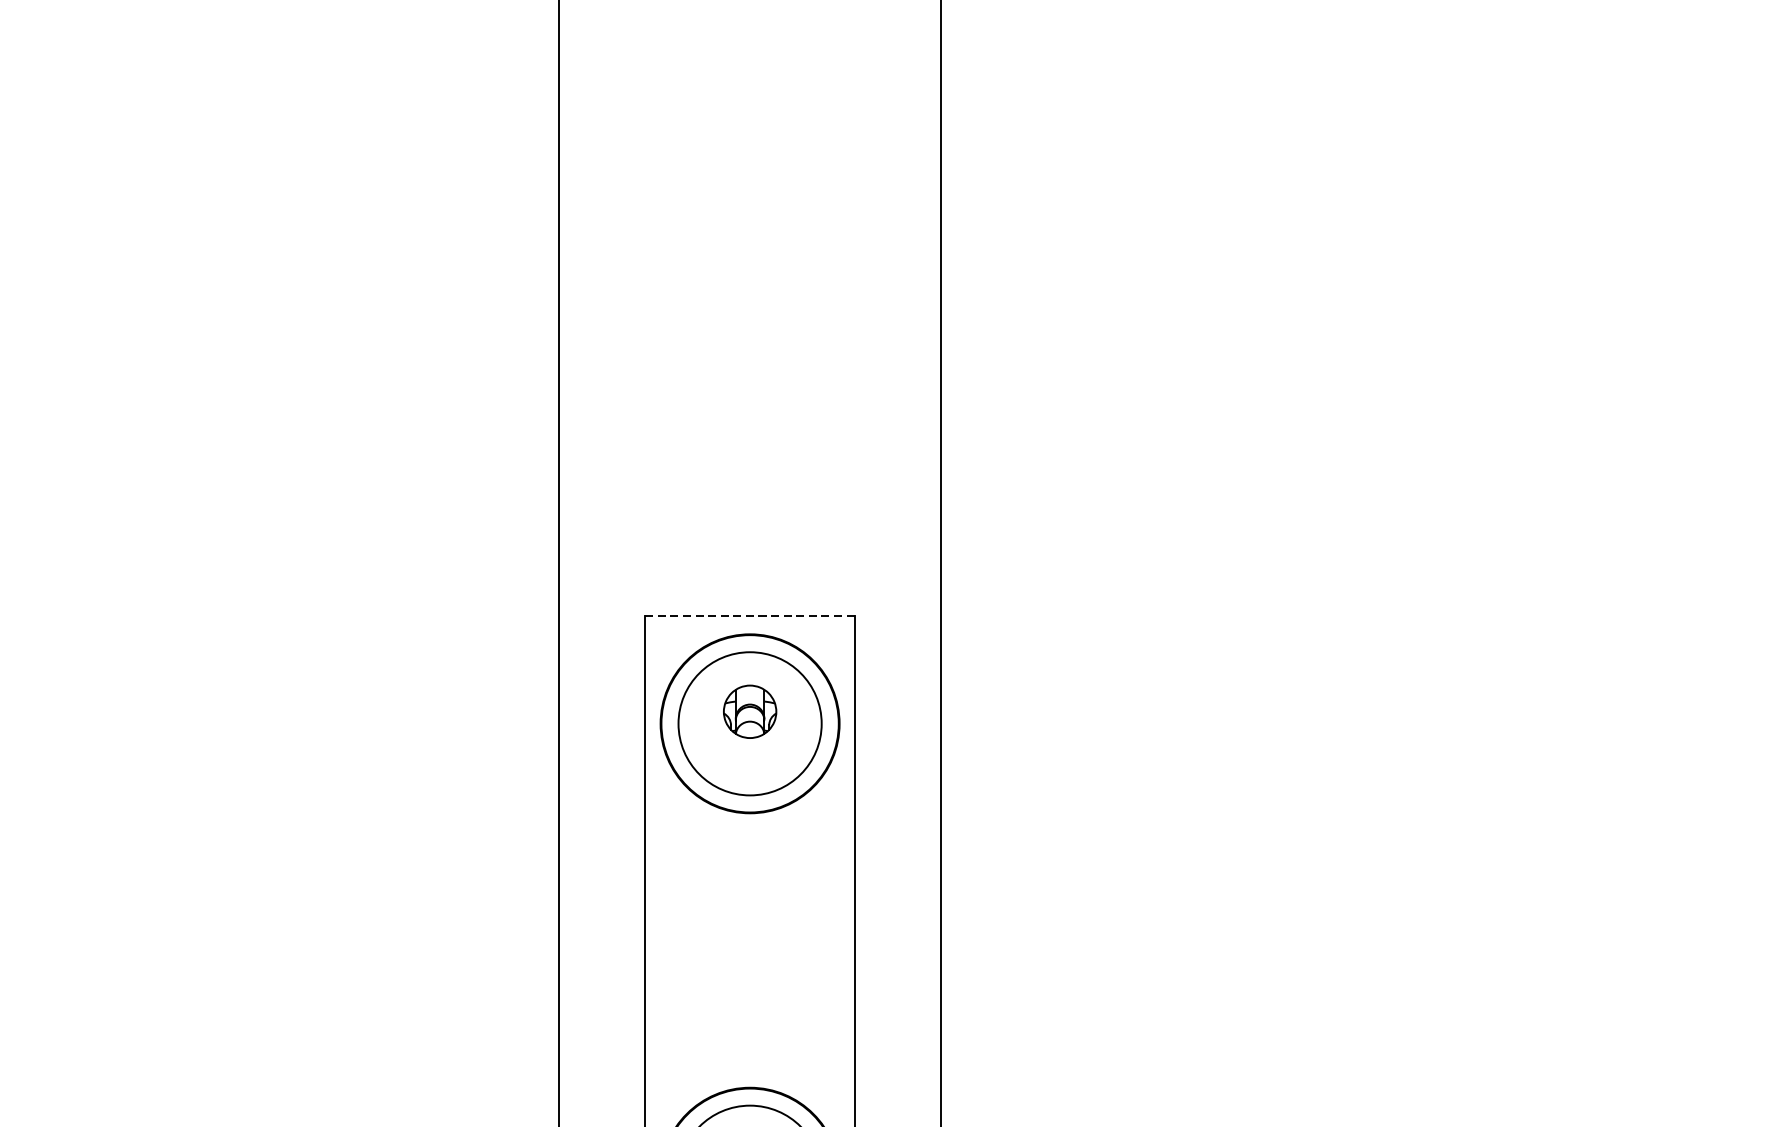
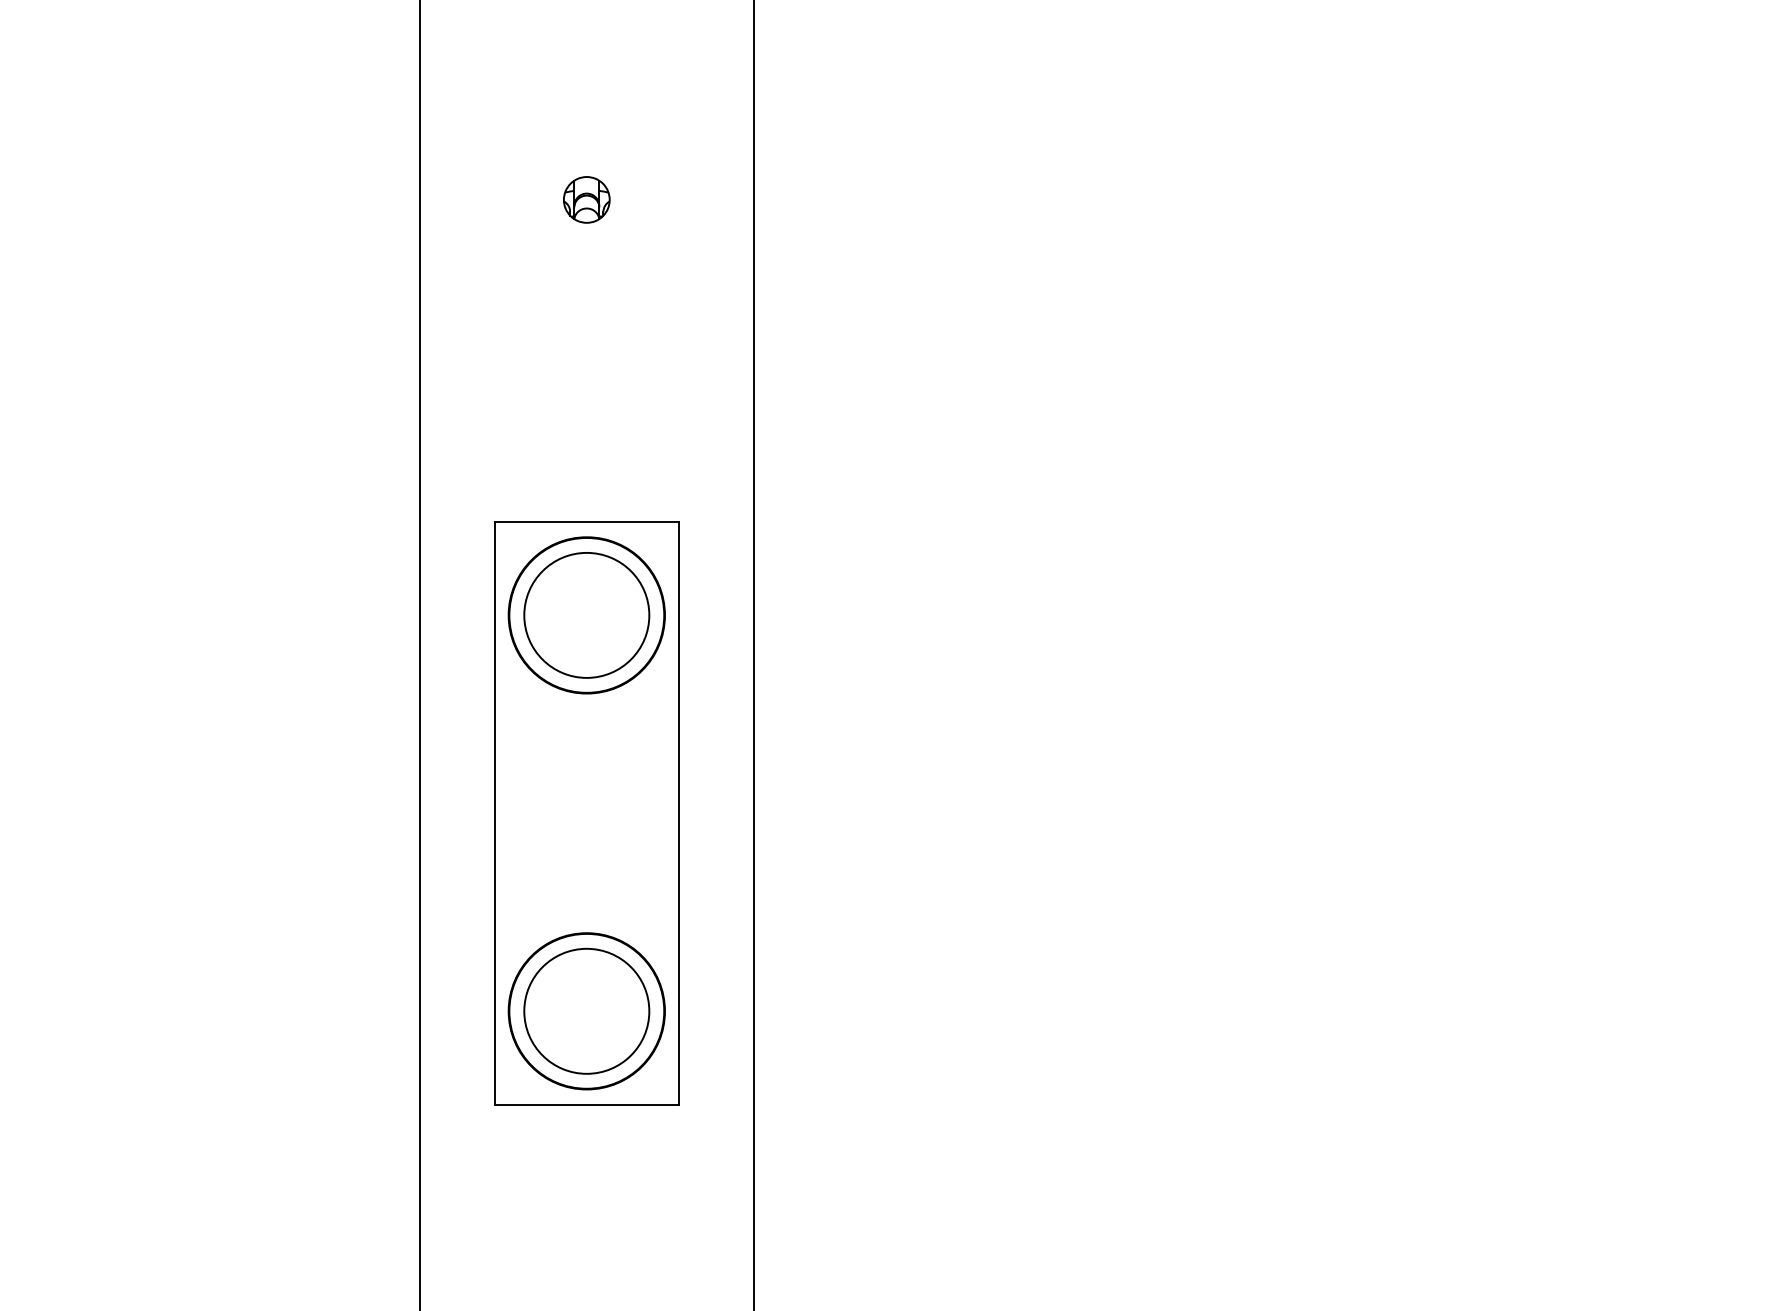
line: (749, 616) -> (586, 521), dashed -> solid
part: (749, 711) -> (586, 199), moved

